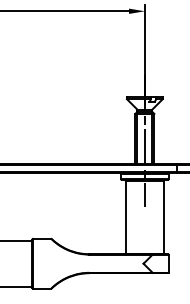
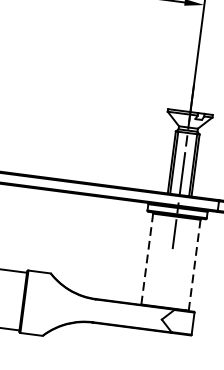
line: (125, 216) -> (146, 257), solid -> dashed
line: (163, 216) -> (194, 263), solid -> dashed

